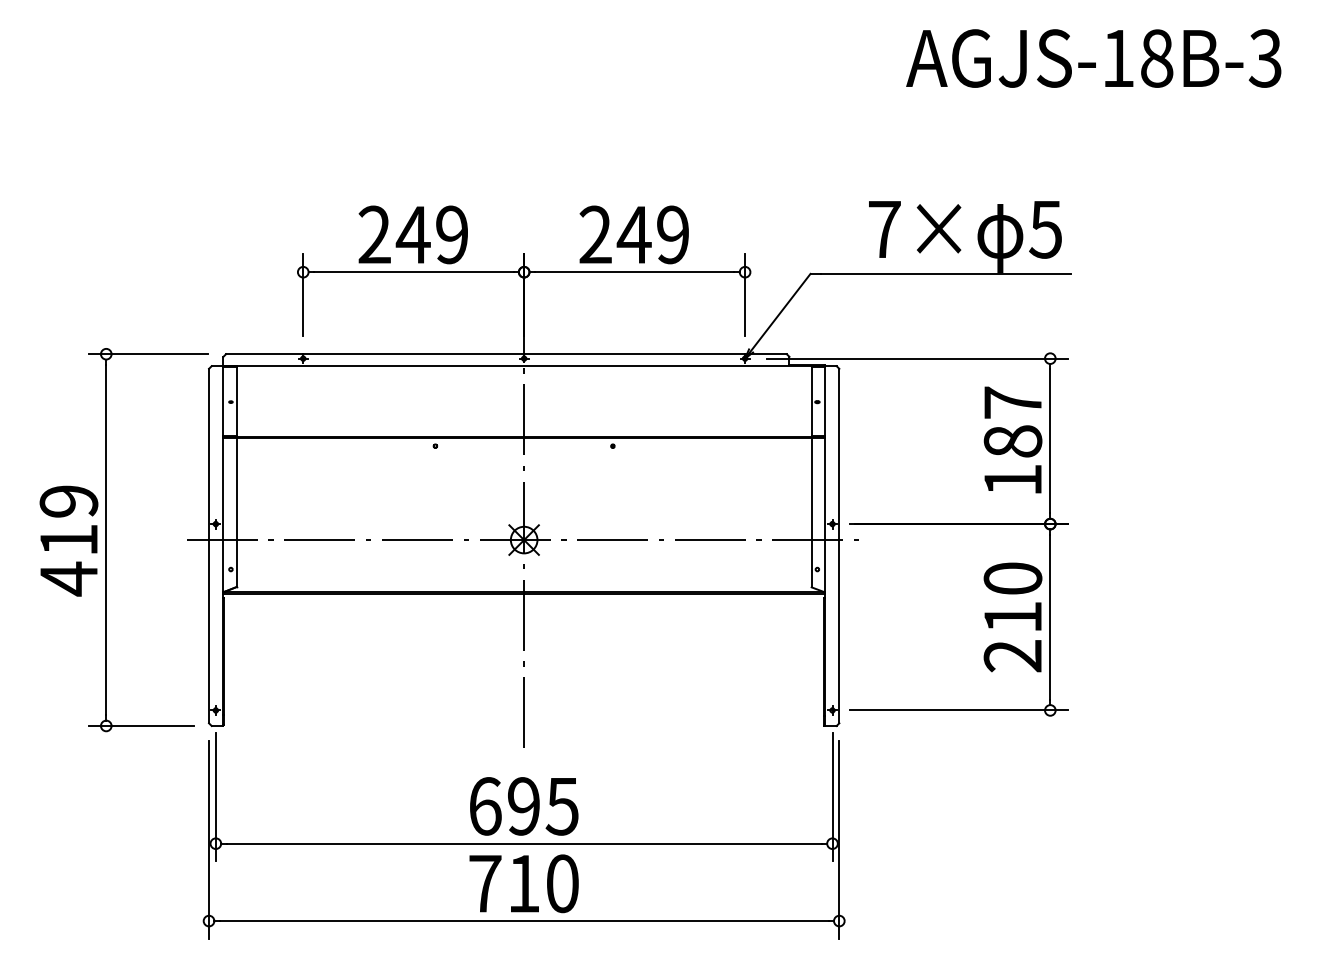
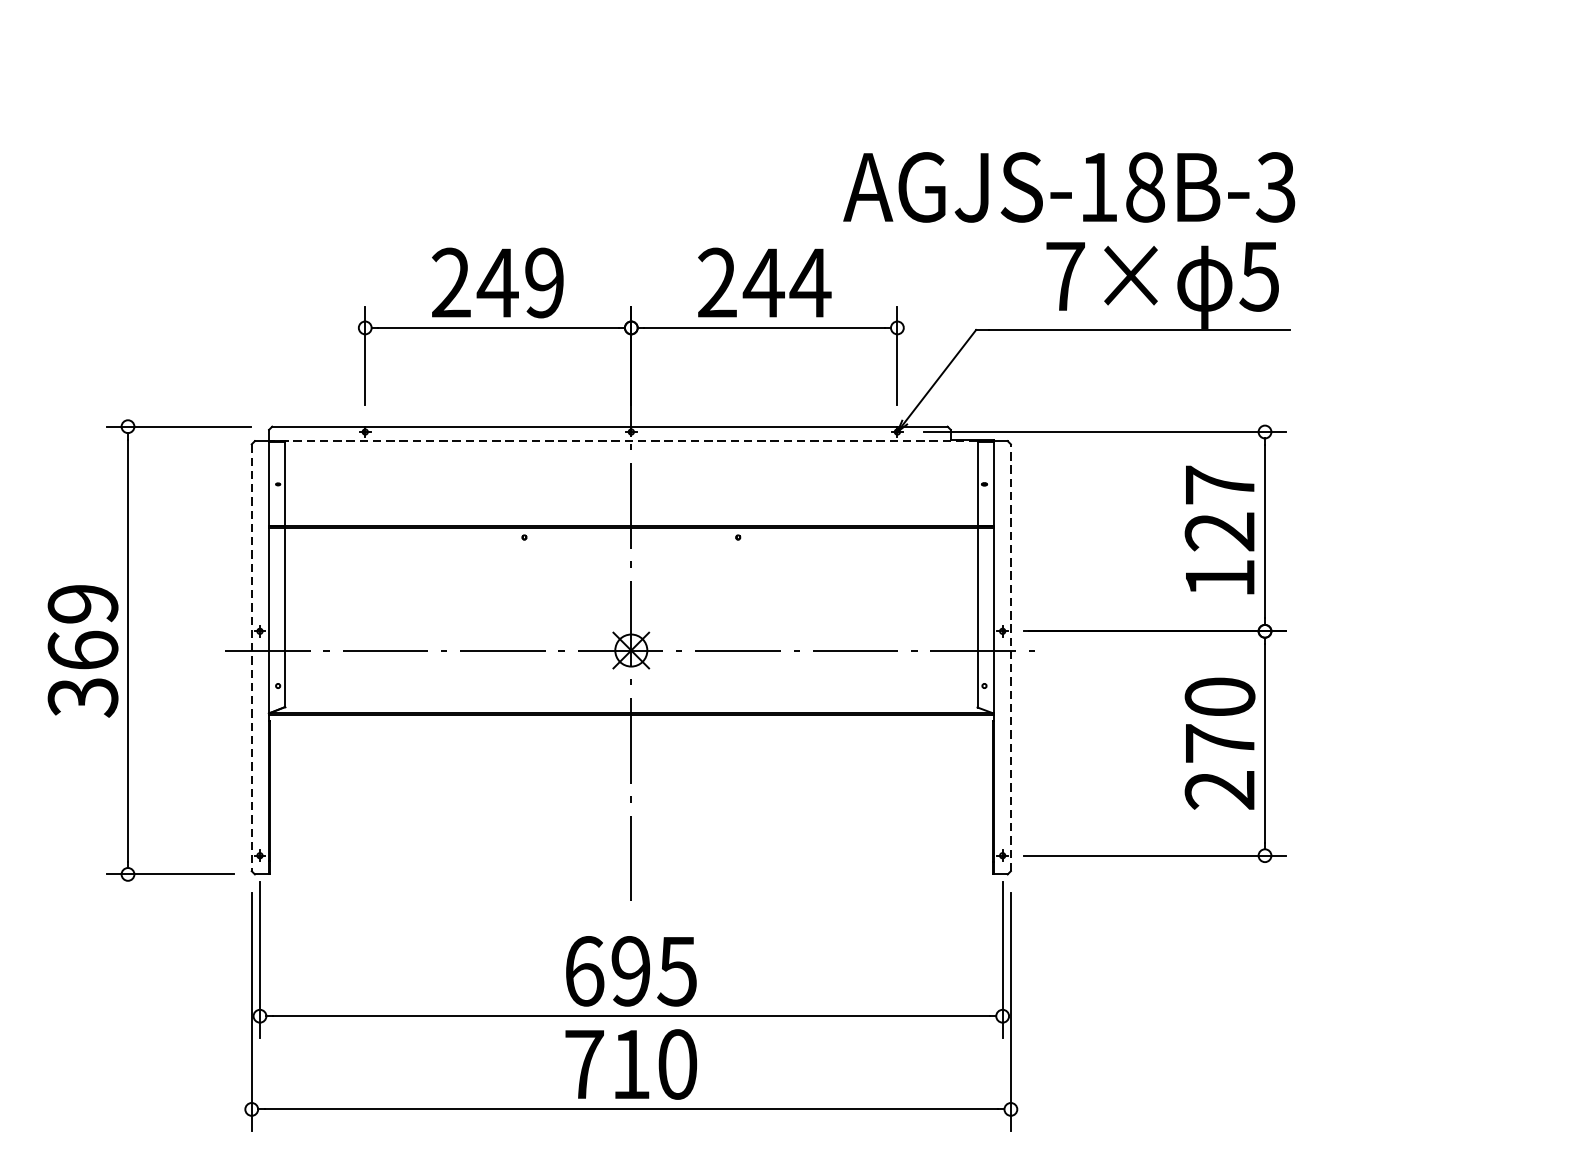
text: (1093, 58) -> (1068, 187), moved
text: (672, 234) -> (809, 282), 249 -> 244
line: (517, 366) -> (623, 441), solid -> dashed
text: (1012, 441) -> (1219, 531), 187 -> 127
line: (839, 545) -> (1011, 657), solid -> dashed
line: (209, 546) -> (252, 658), solid -> dashed
text: (68, 559) -> (82, 673), 419 -> 369
text: (1012, 617) -> (1219, 743), 210 -> 270

